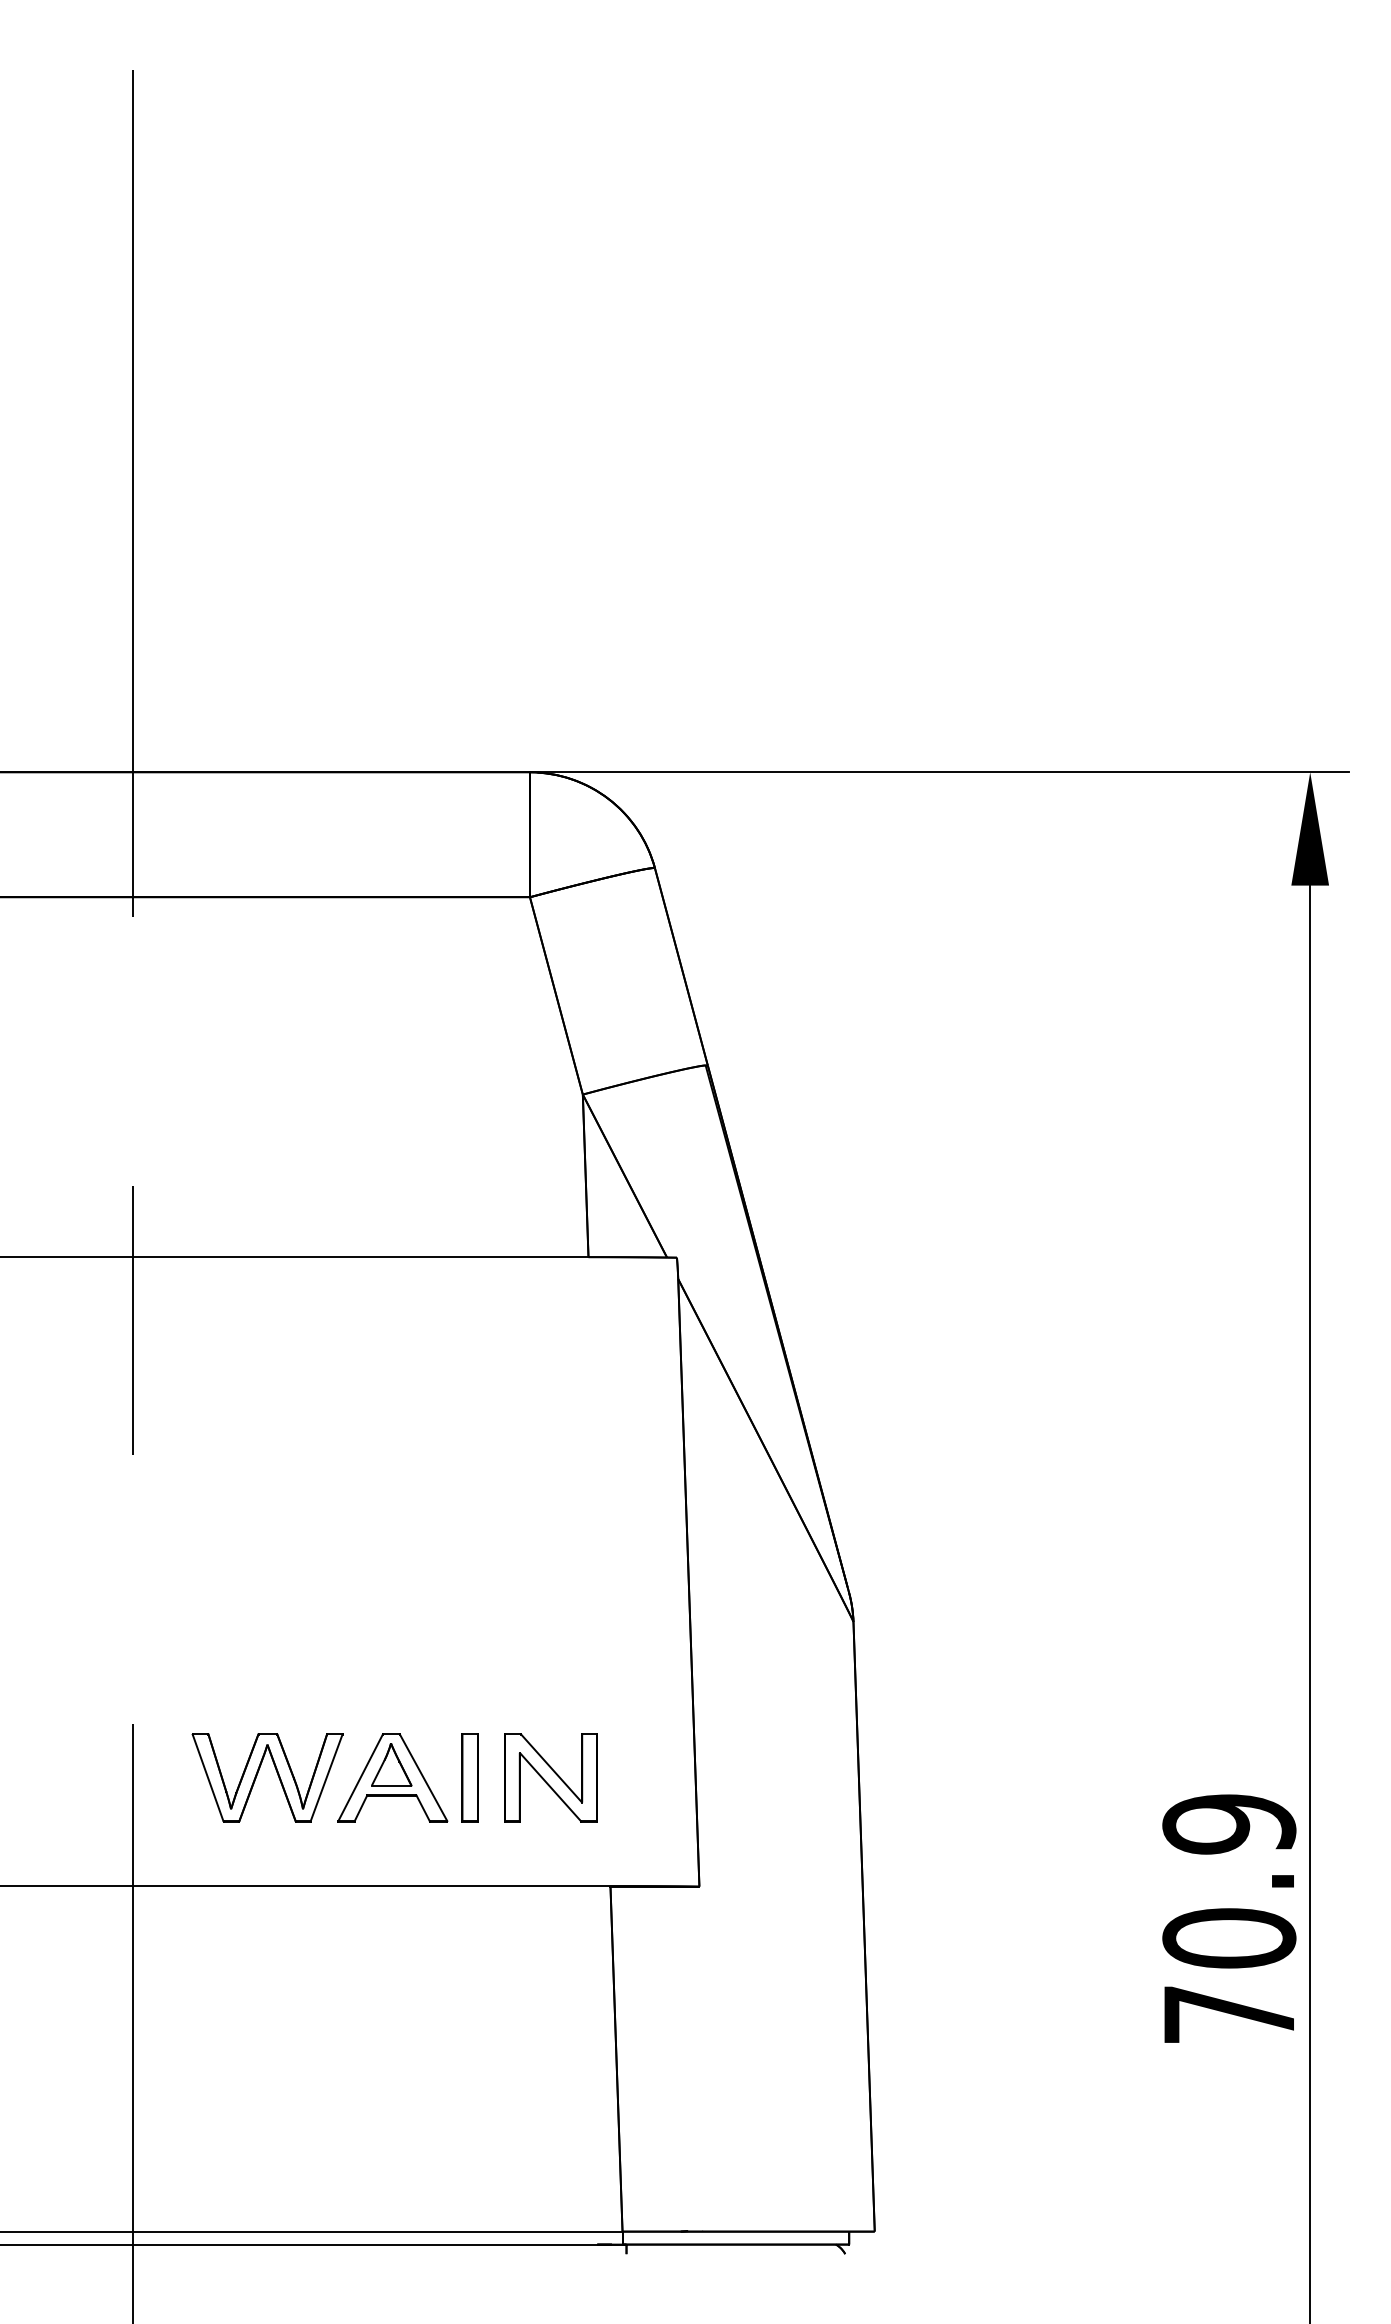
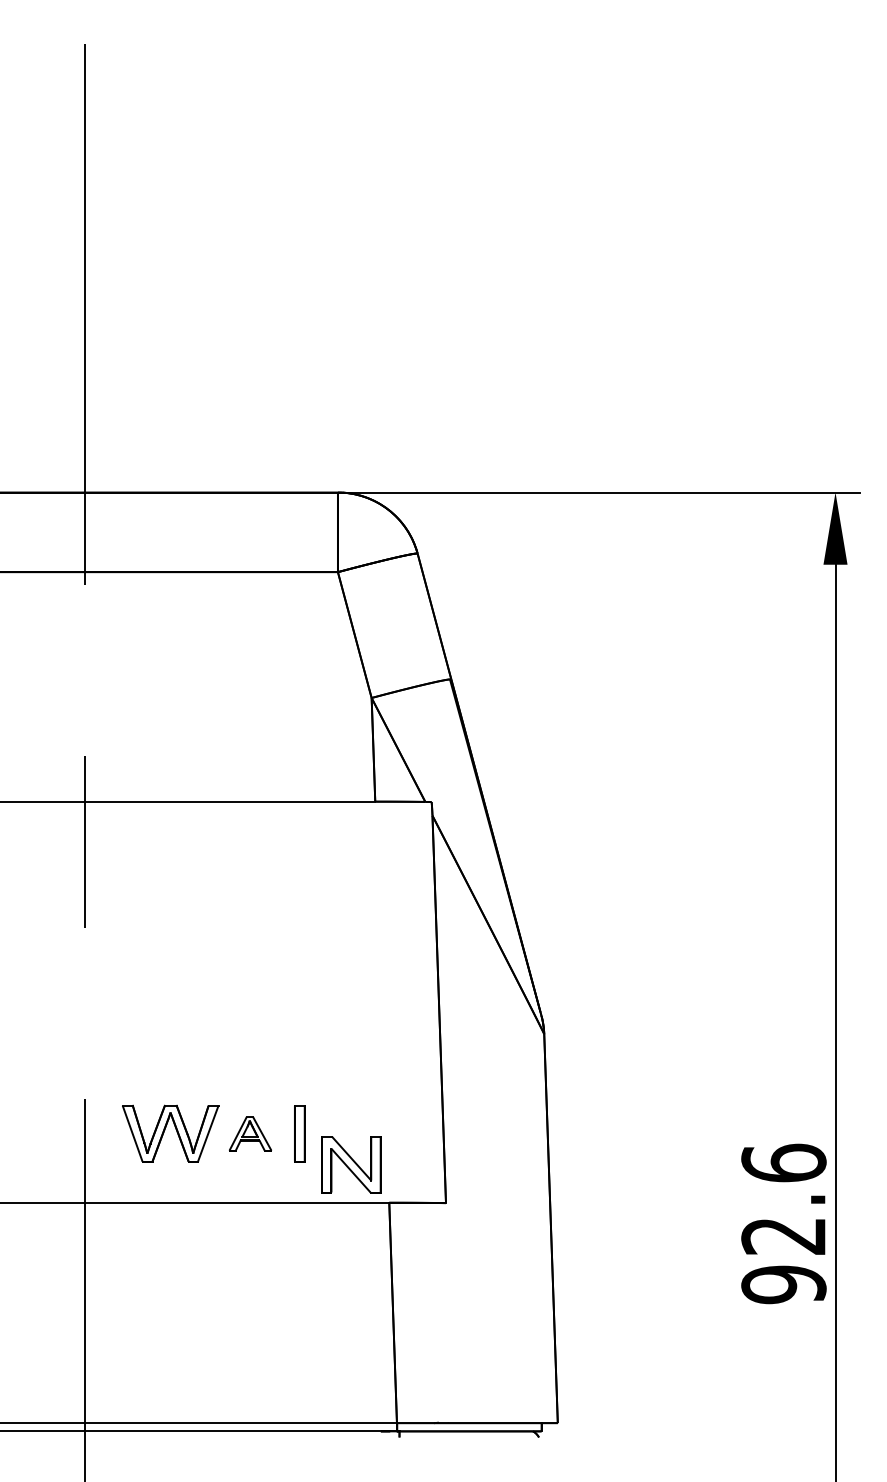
part: (392, 1777) -> (250, 1133), size x0.6
part: (551, 1777) -> (351, 1164), moved
text: (1228, 1918) -> (783, 1223), 70.9 -> 92.6

